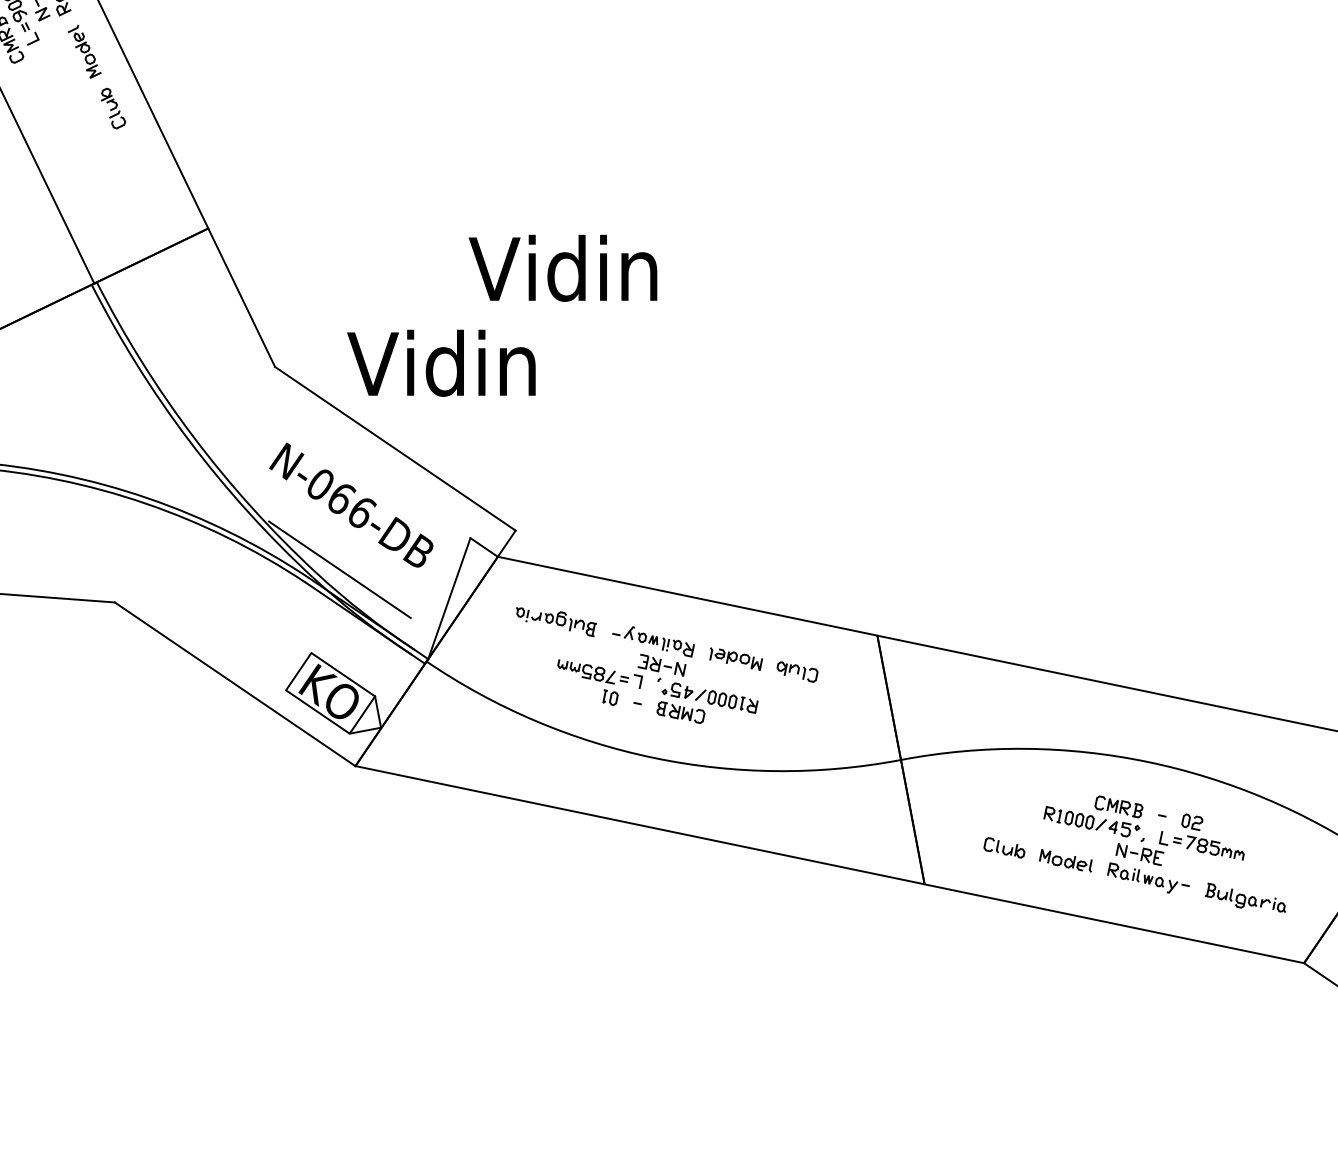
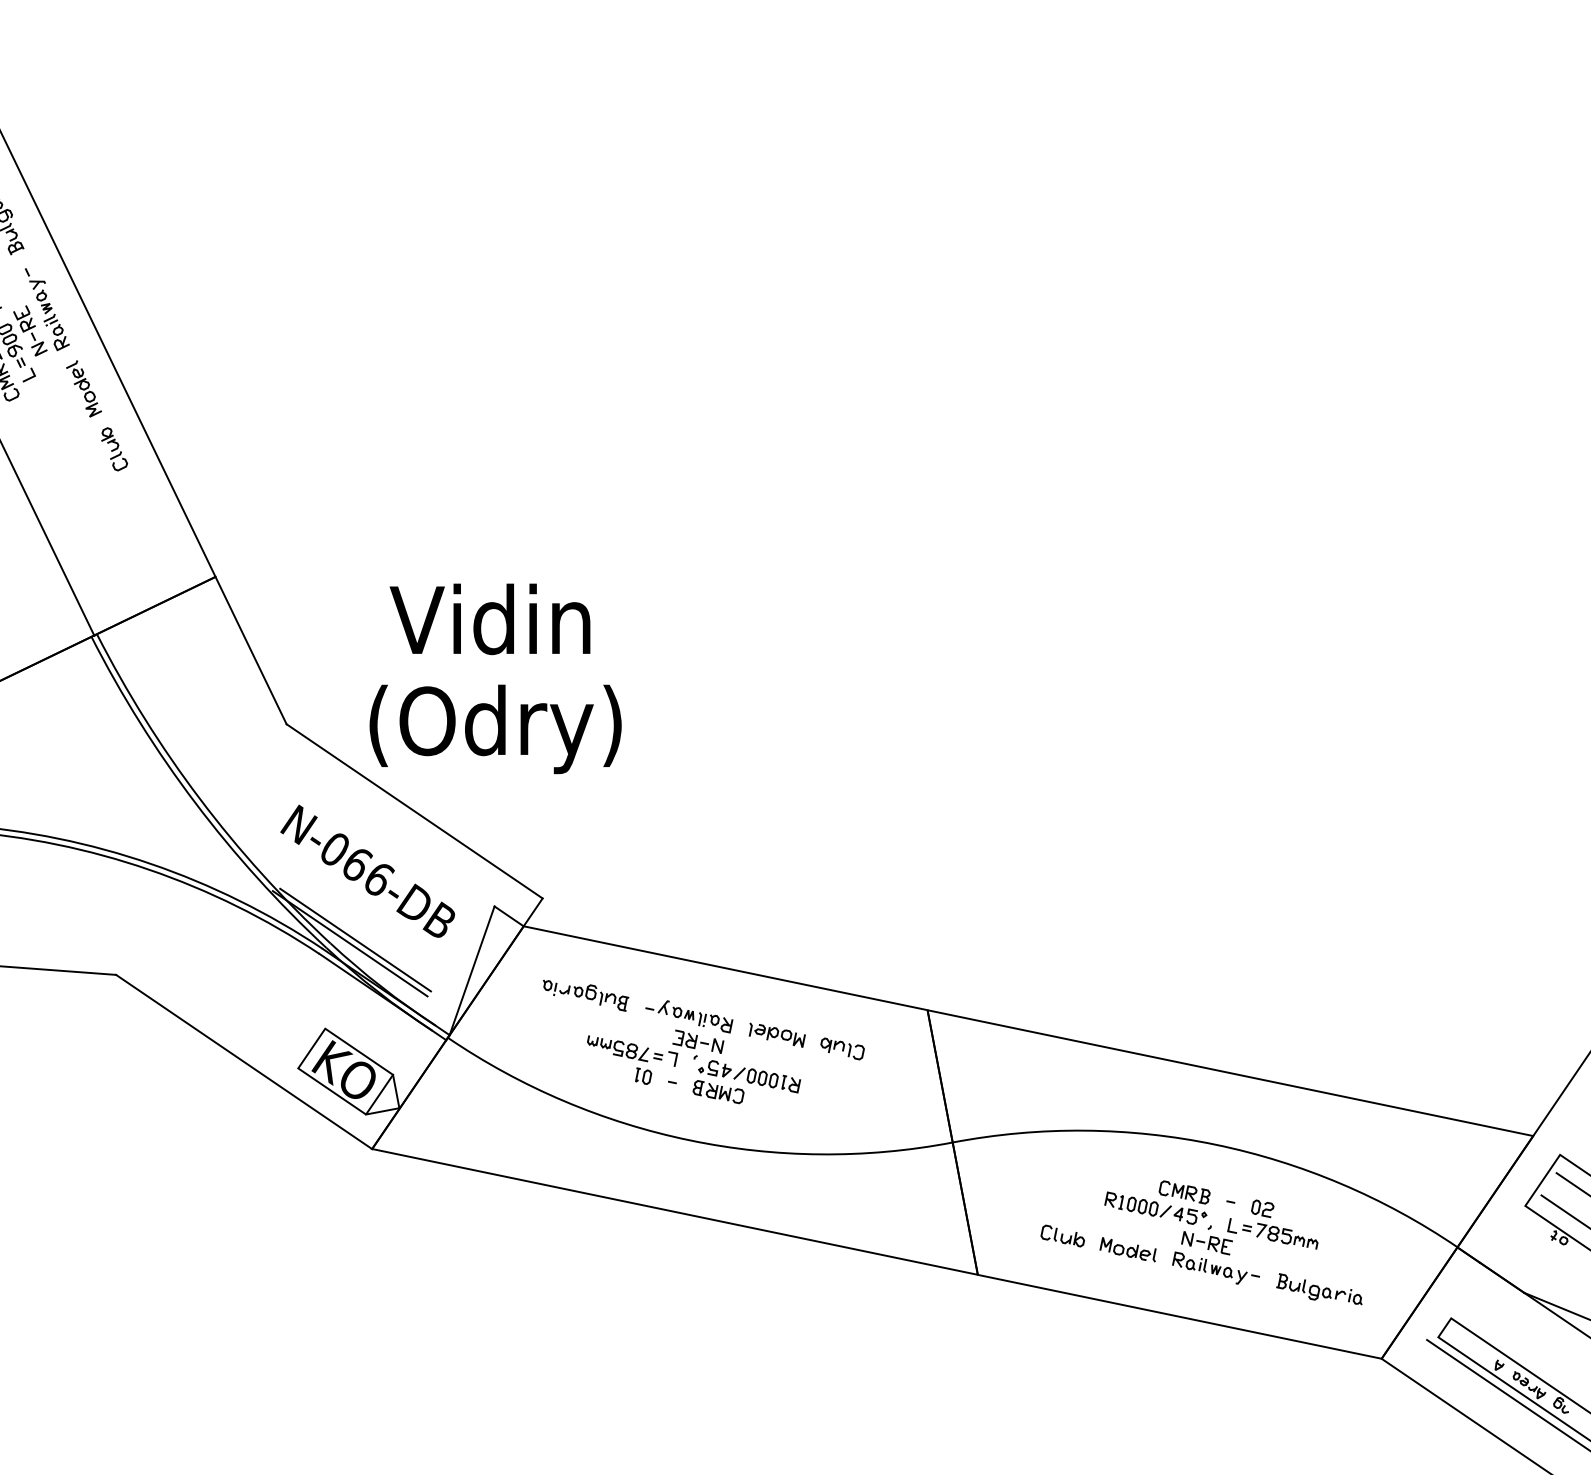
text: (562, 268) -> (489, 619), moved
text: (468, 371) -> (492, 729), Vidin -> (Odry)
line: (334, 572) -> (349, 943), added

